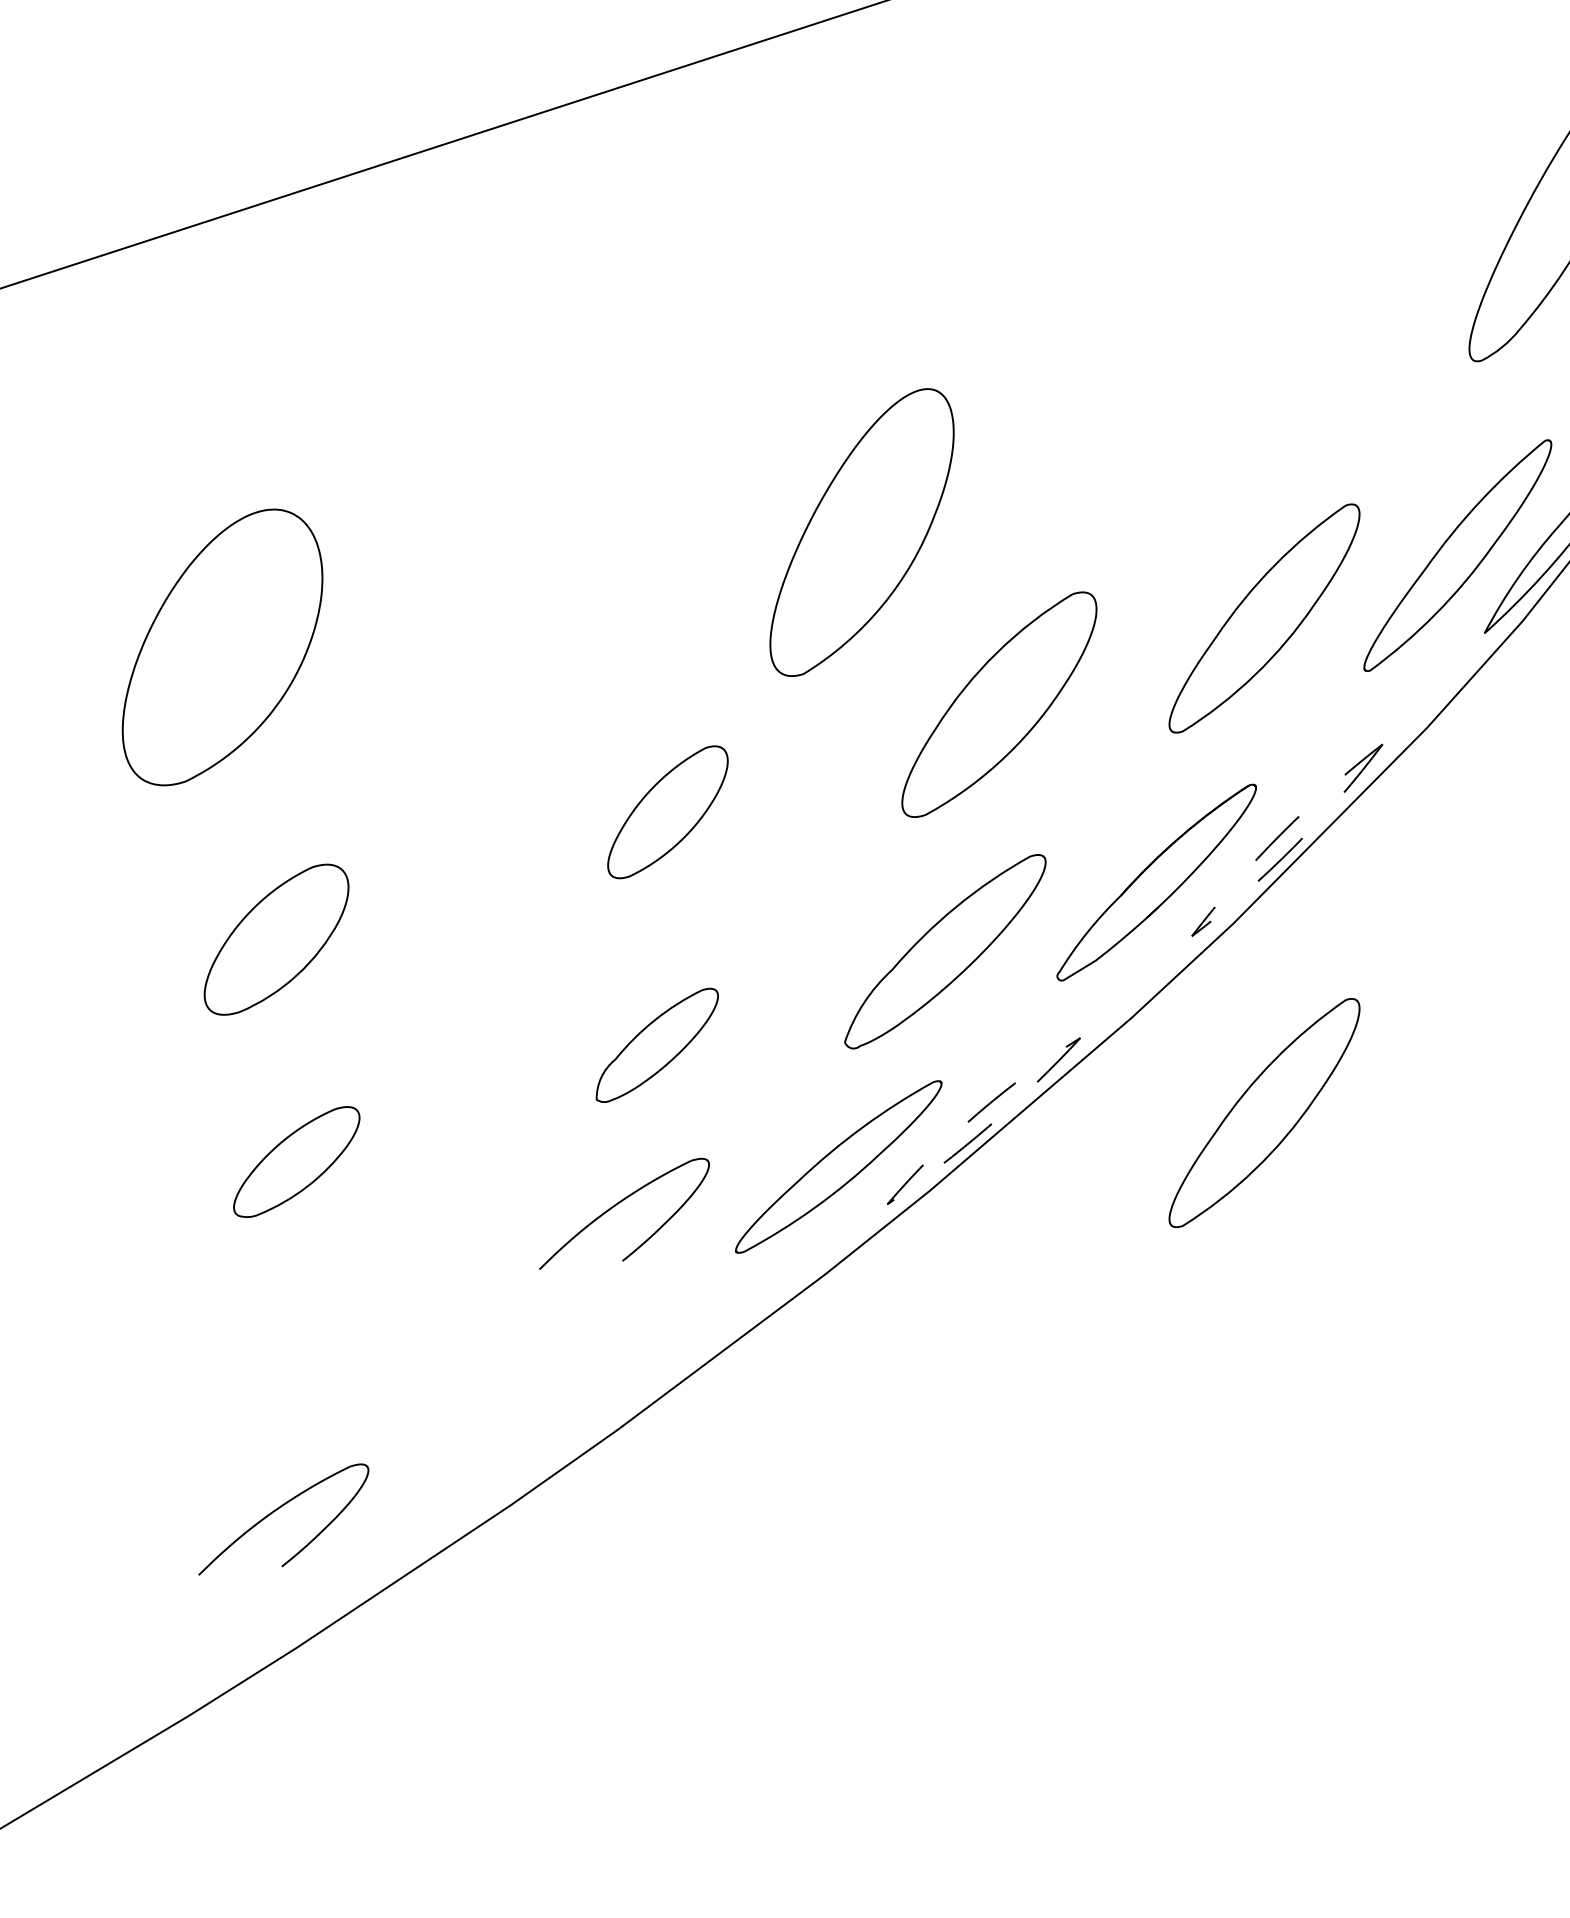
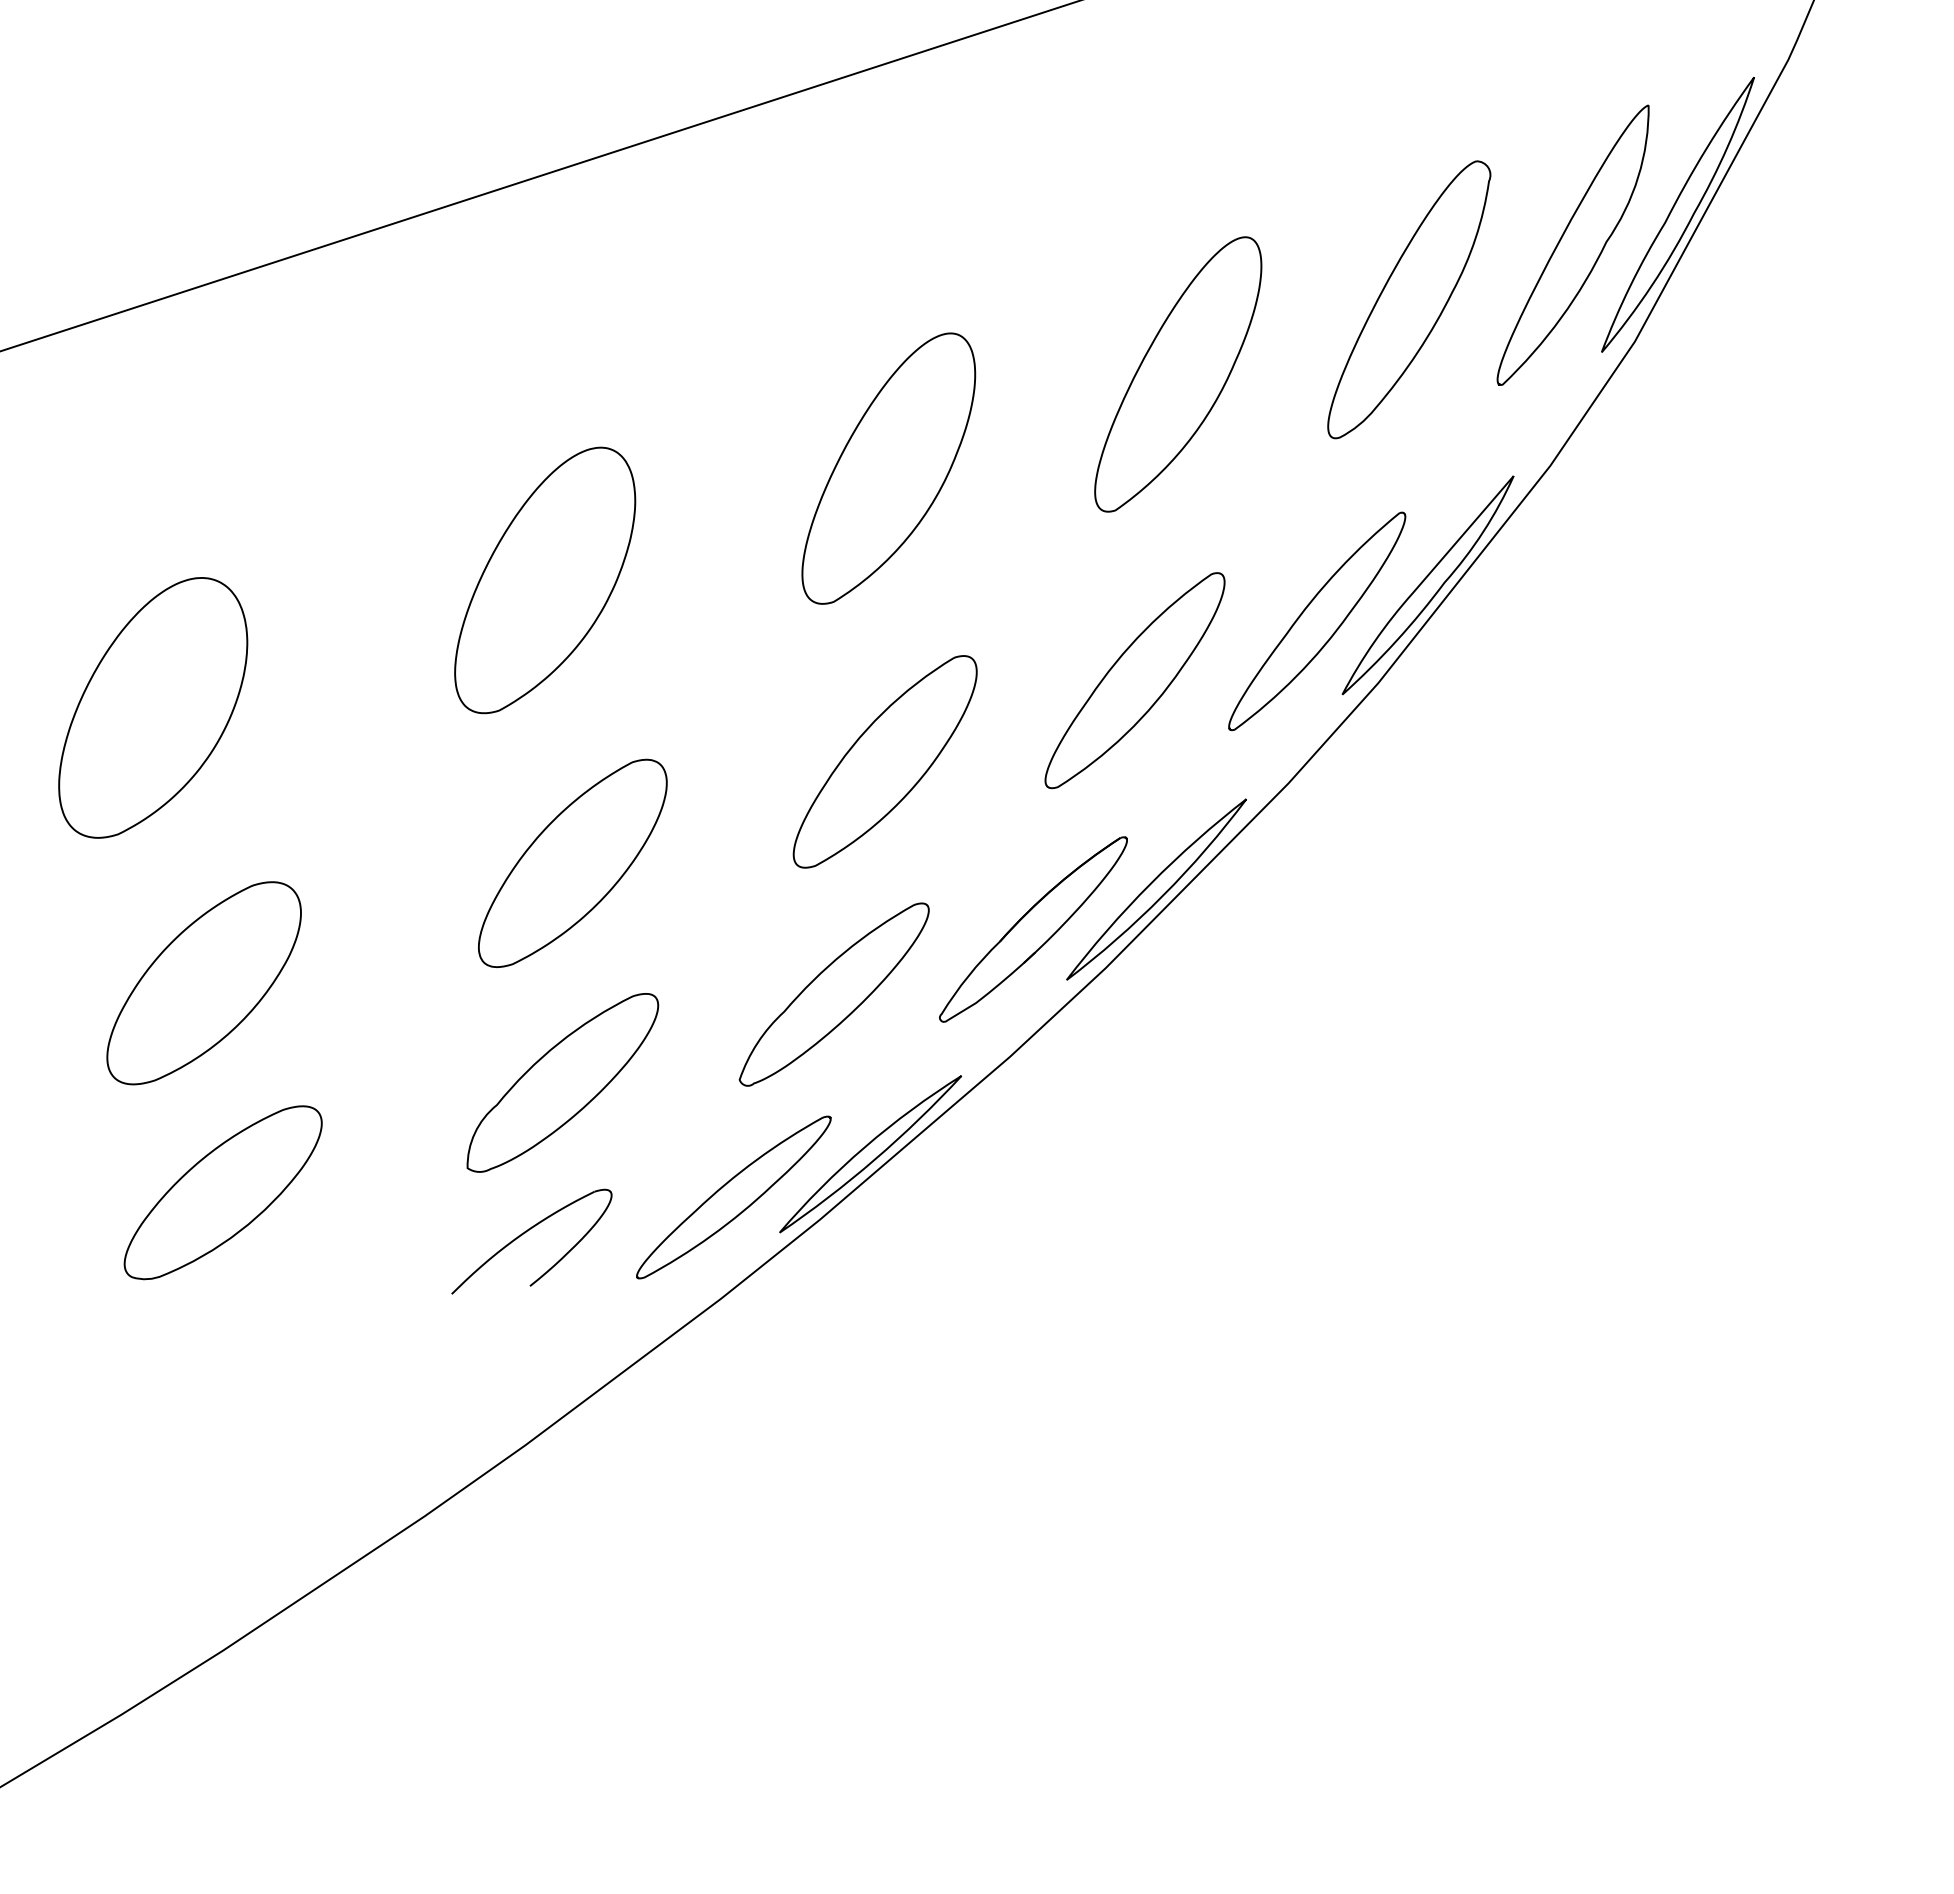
part: (1310, 293) -> (1178, 374), added
part: (638, 512) -> (545, 580), added
part: (861, 532) -> (888, 468), moved
part: (667, 811) -> (572, 862), size x1.67
line: (1191, 936) -> (1066, 980), dashed -> solid
part: (275, 939) -> (203, 983), size x1.43
part: (656, 1044) -> (562, 1082), size x1.67
part: (1263, 1112) -> (1134, 1146), removed
part: (296, 1161) -> (222, 1192), size x1.67
line: (887, 1204) -> (779, 1232), dashed -> solid
part: (277, 1510) -> (204, 1521), removed

